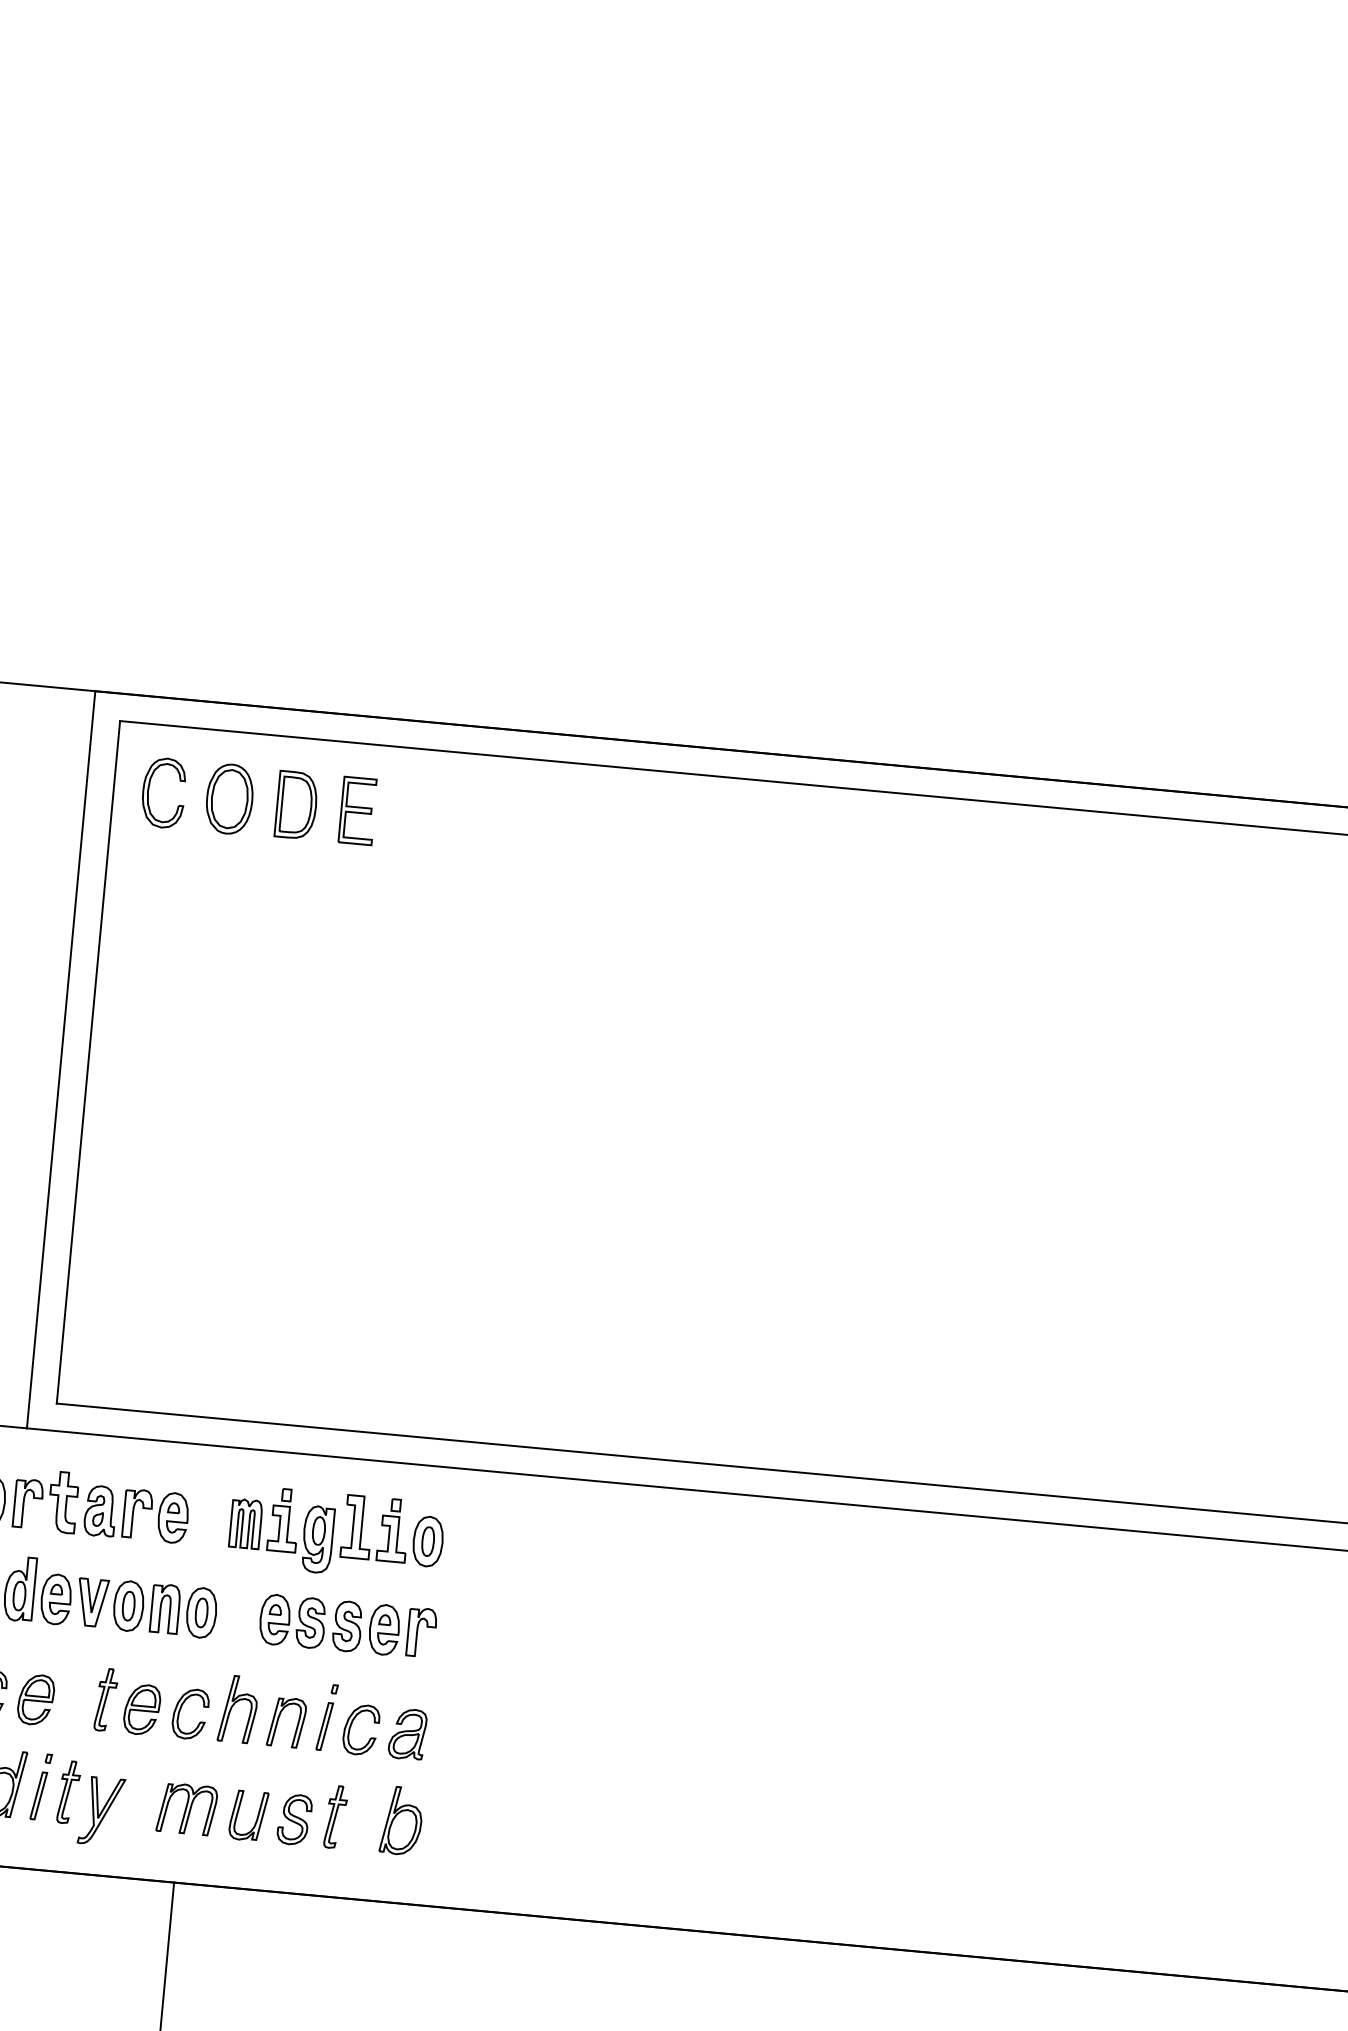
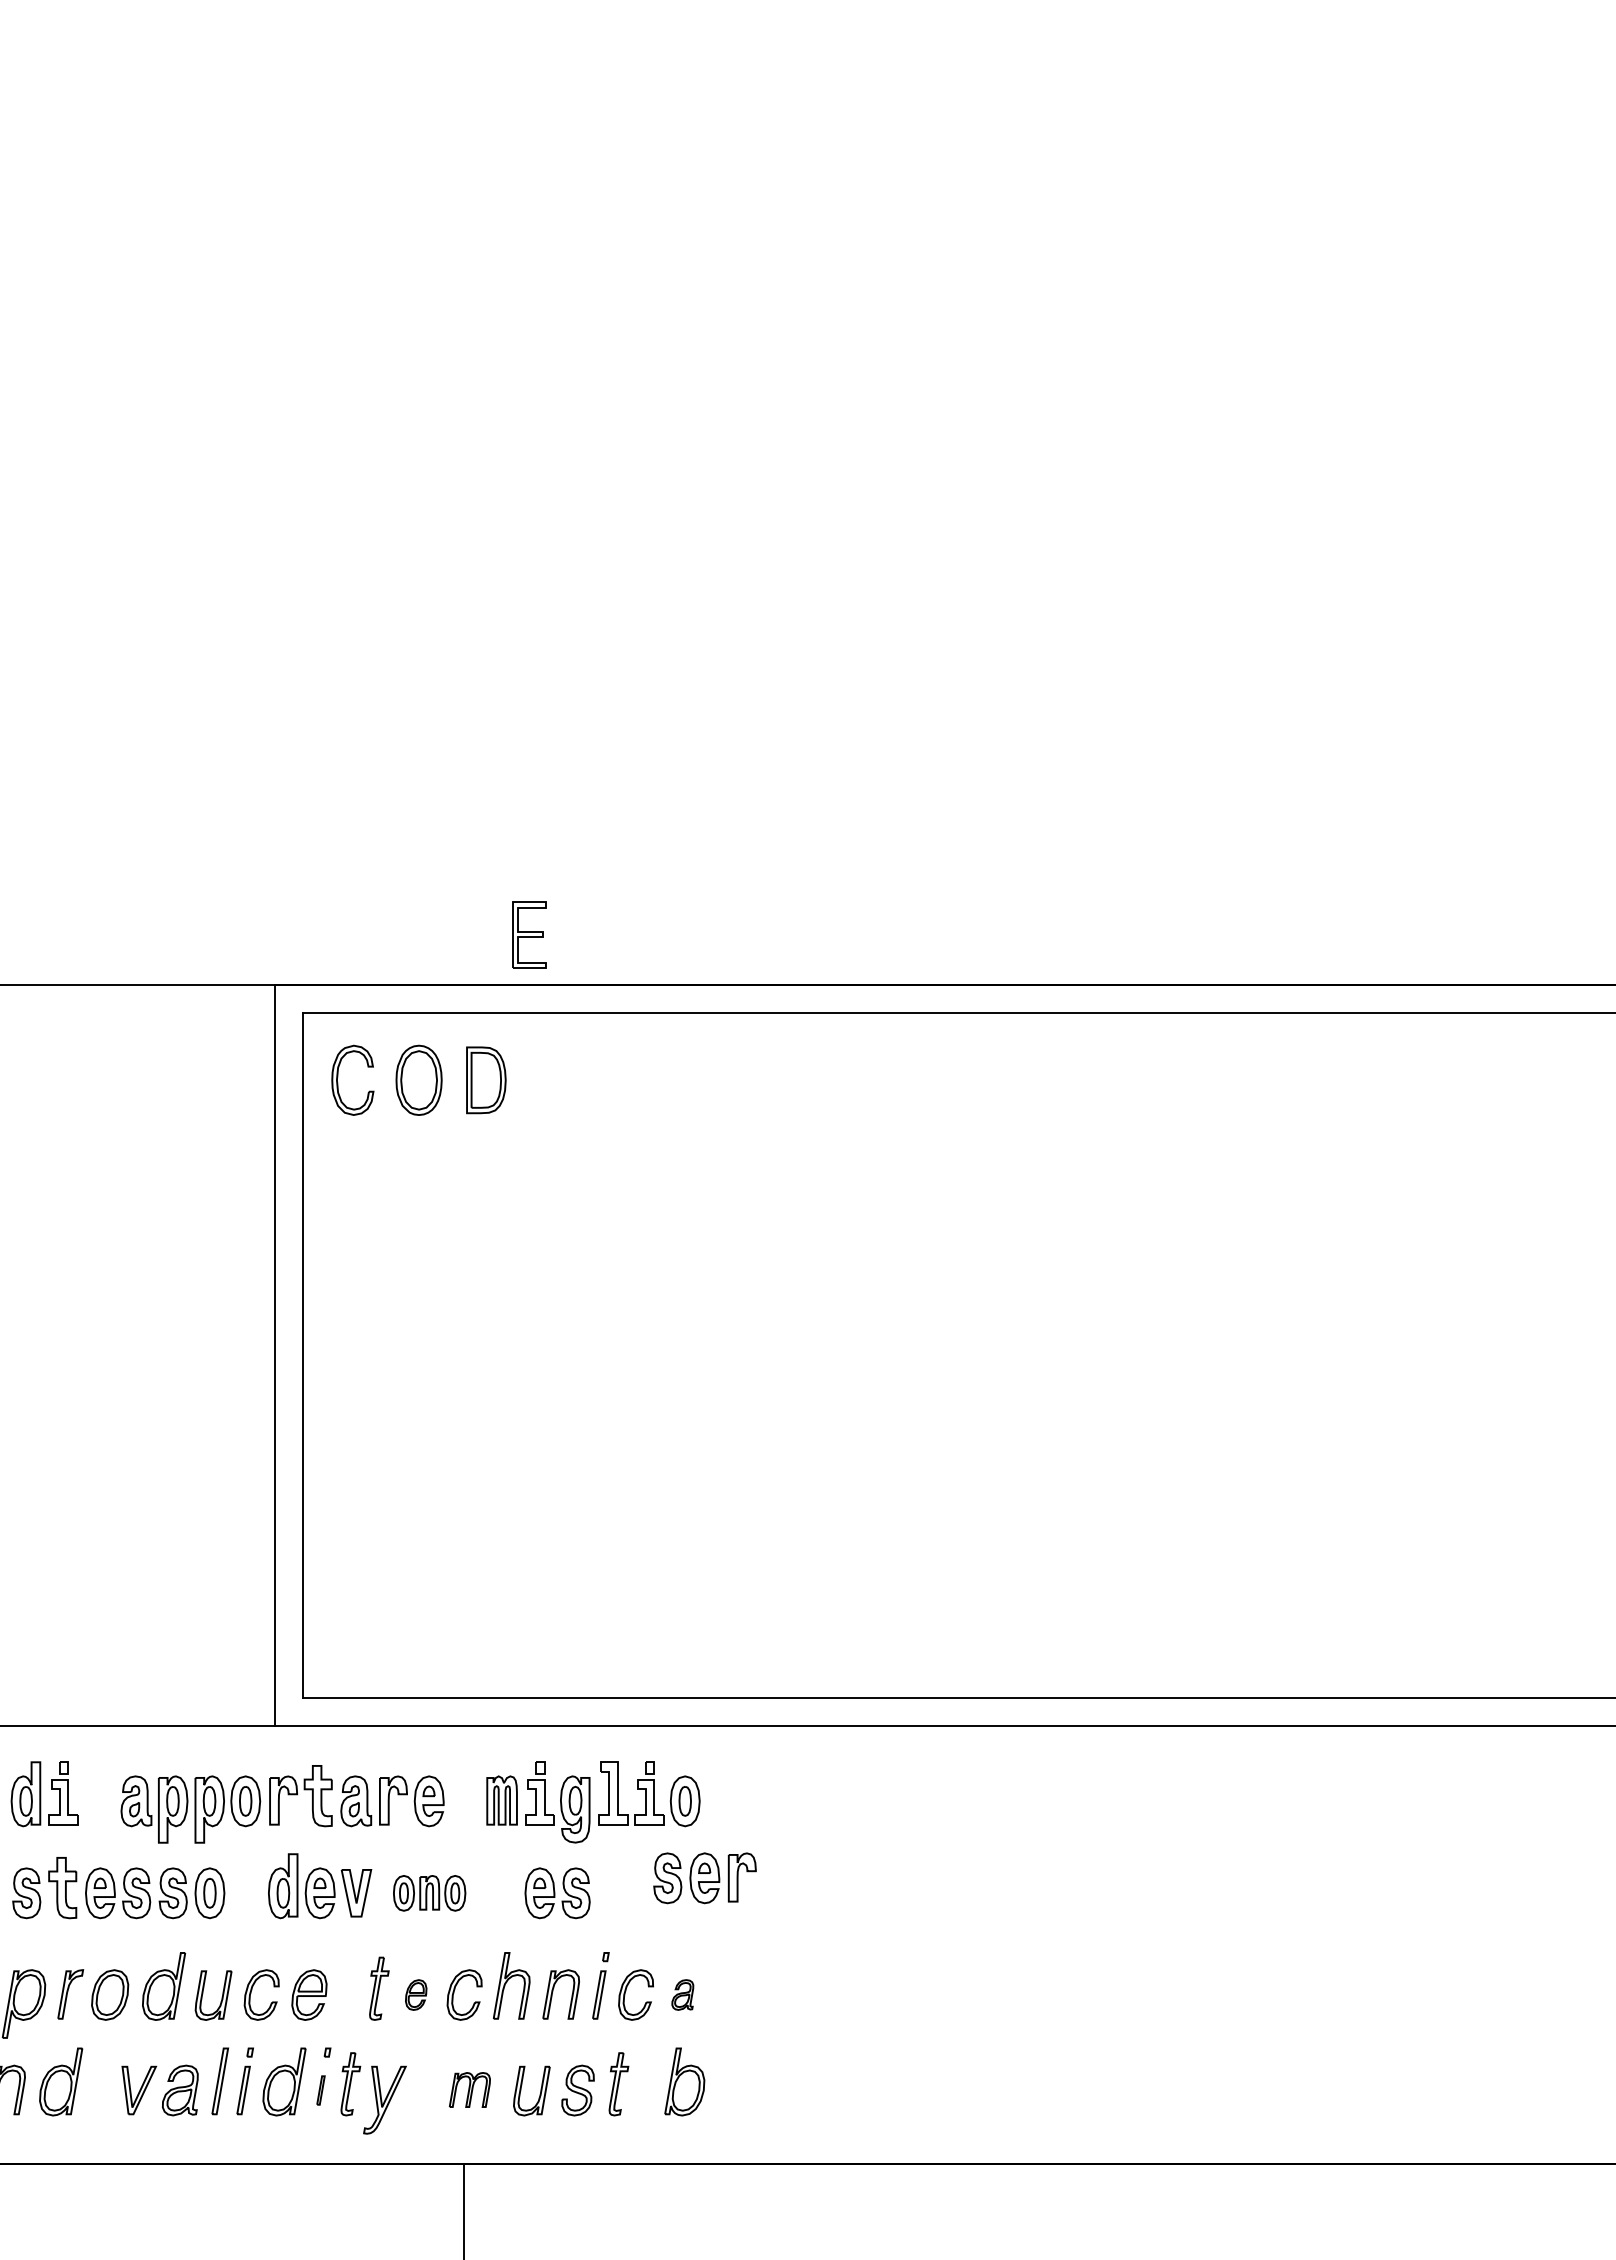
part: (357, 810) -> (529, 934), moved
part: (164, 1609) -> (429, 1893), size x0.7
part: (384, 1630) -> (704, 1878), moved
part: (142, 1709) -> (416, 1994), size x0.6
part: (407, 1733) -> (682, 1994), size x0.6
part: (38, 1795) -> (320, 2090), size x0.6
part: (186, 1808) -> (469, 2089), size x0.7

